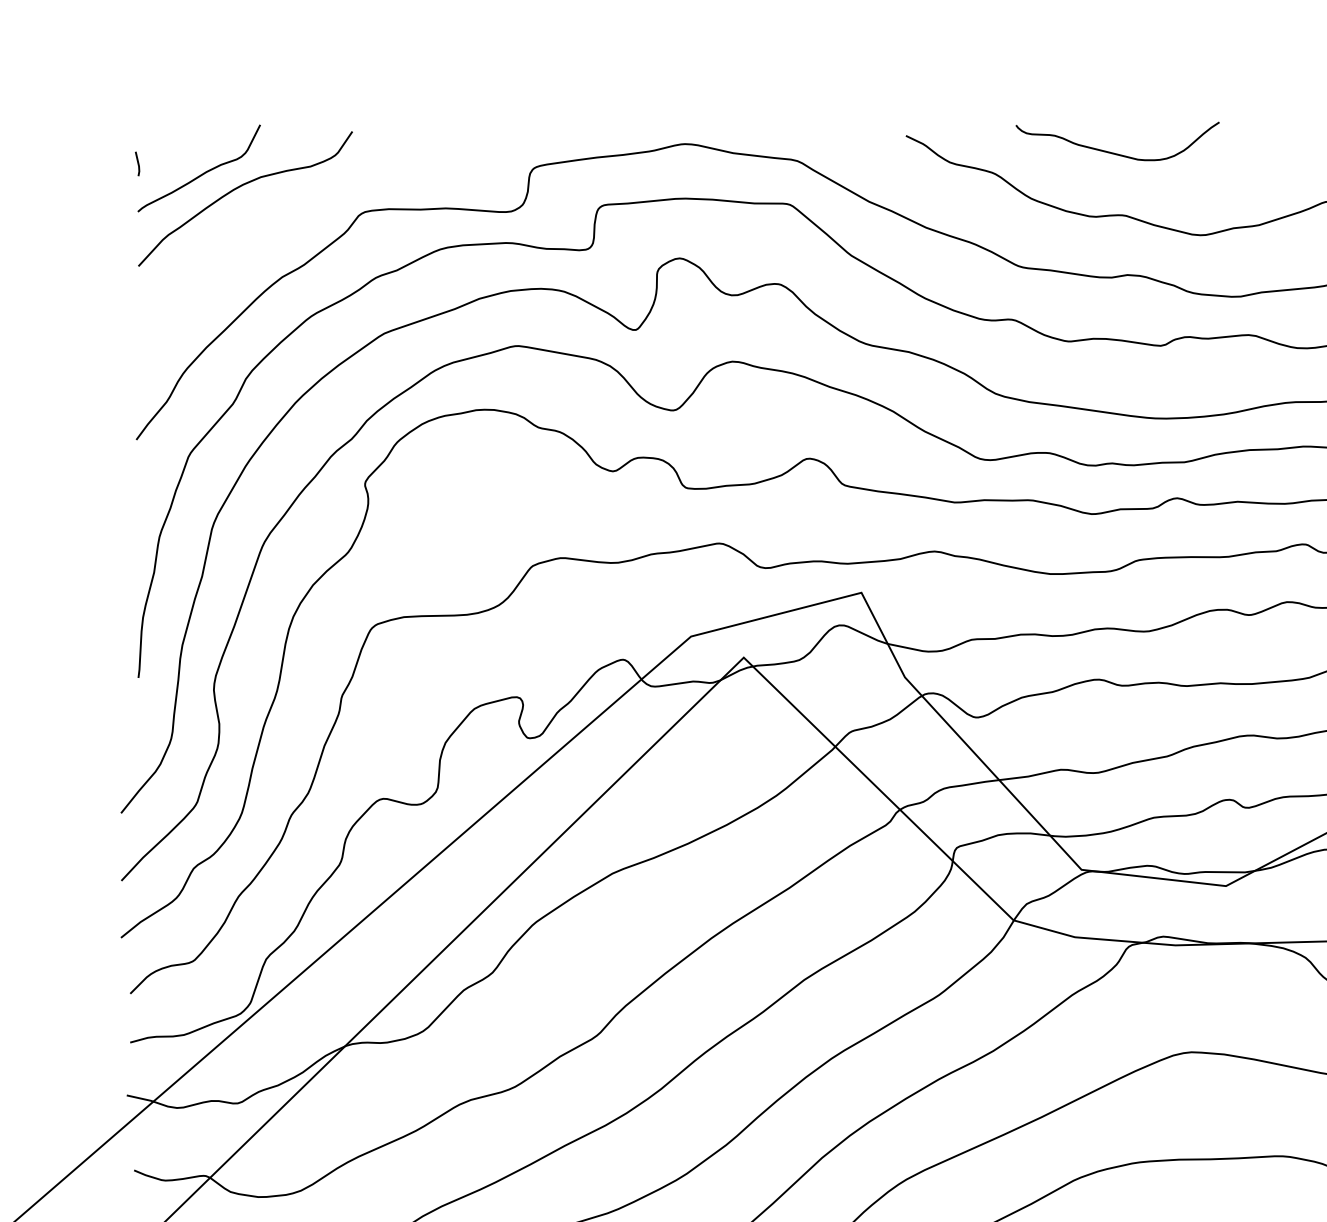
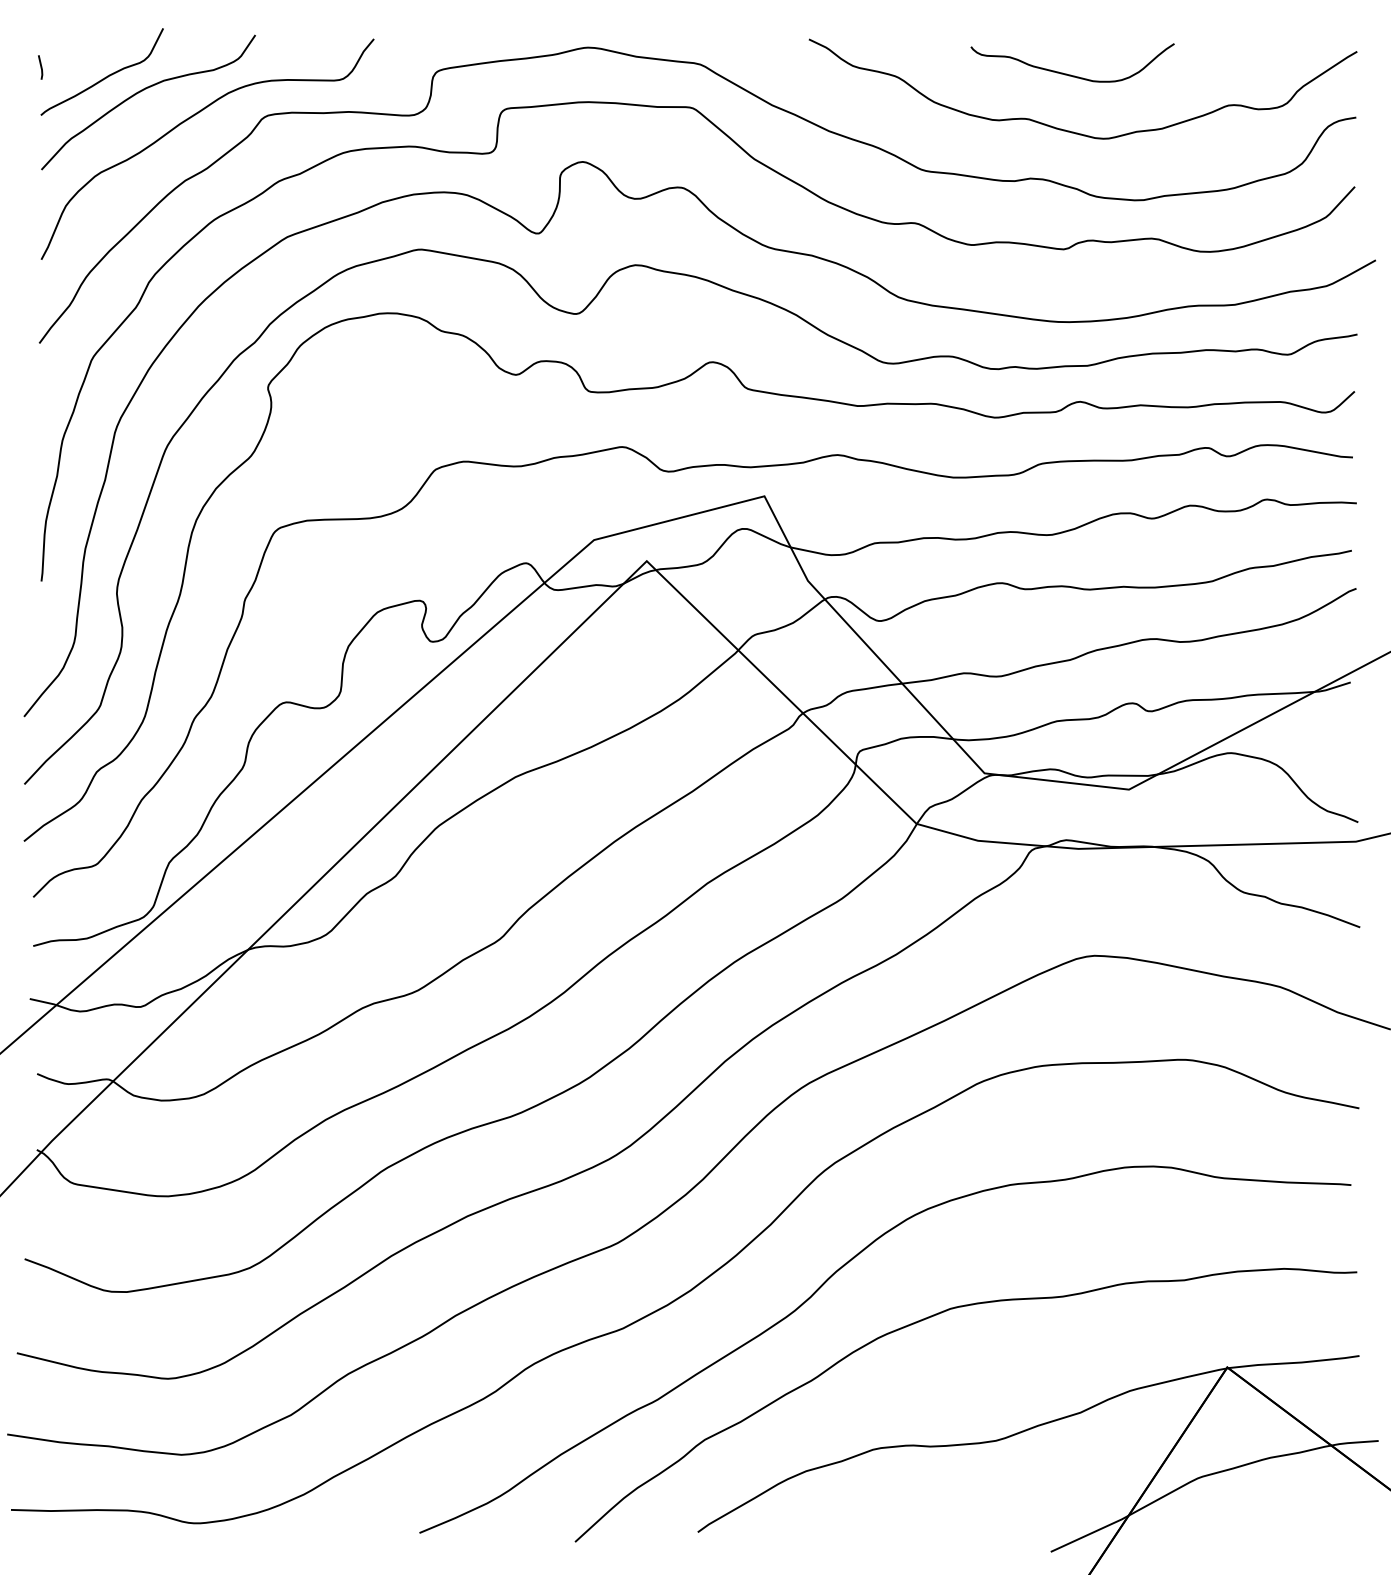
curve: (1115, 152) -> (1070, 74), moved
curve: (286, 215) -> (189, 119), added

